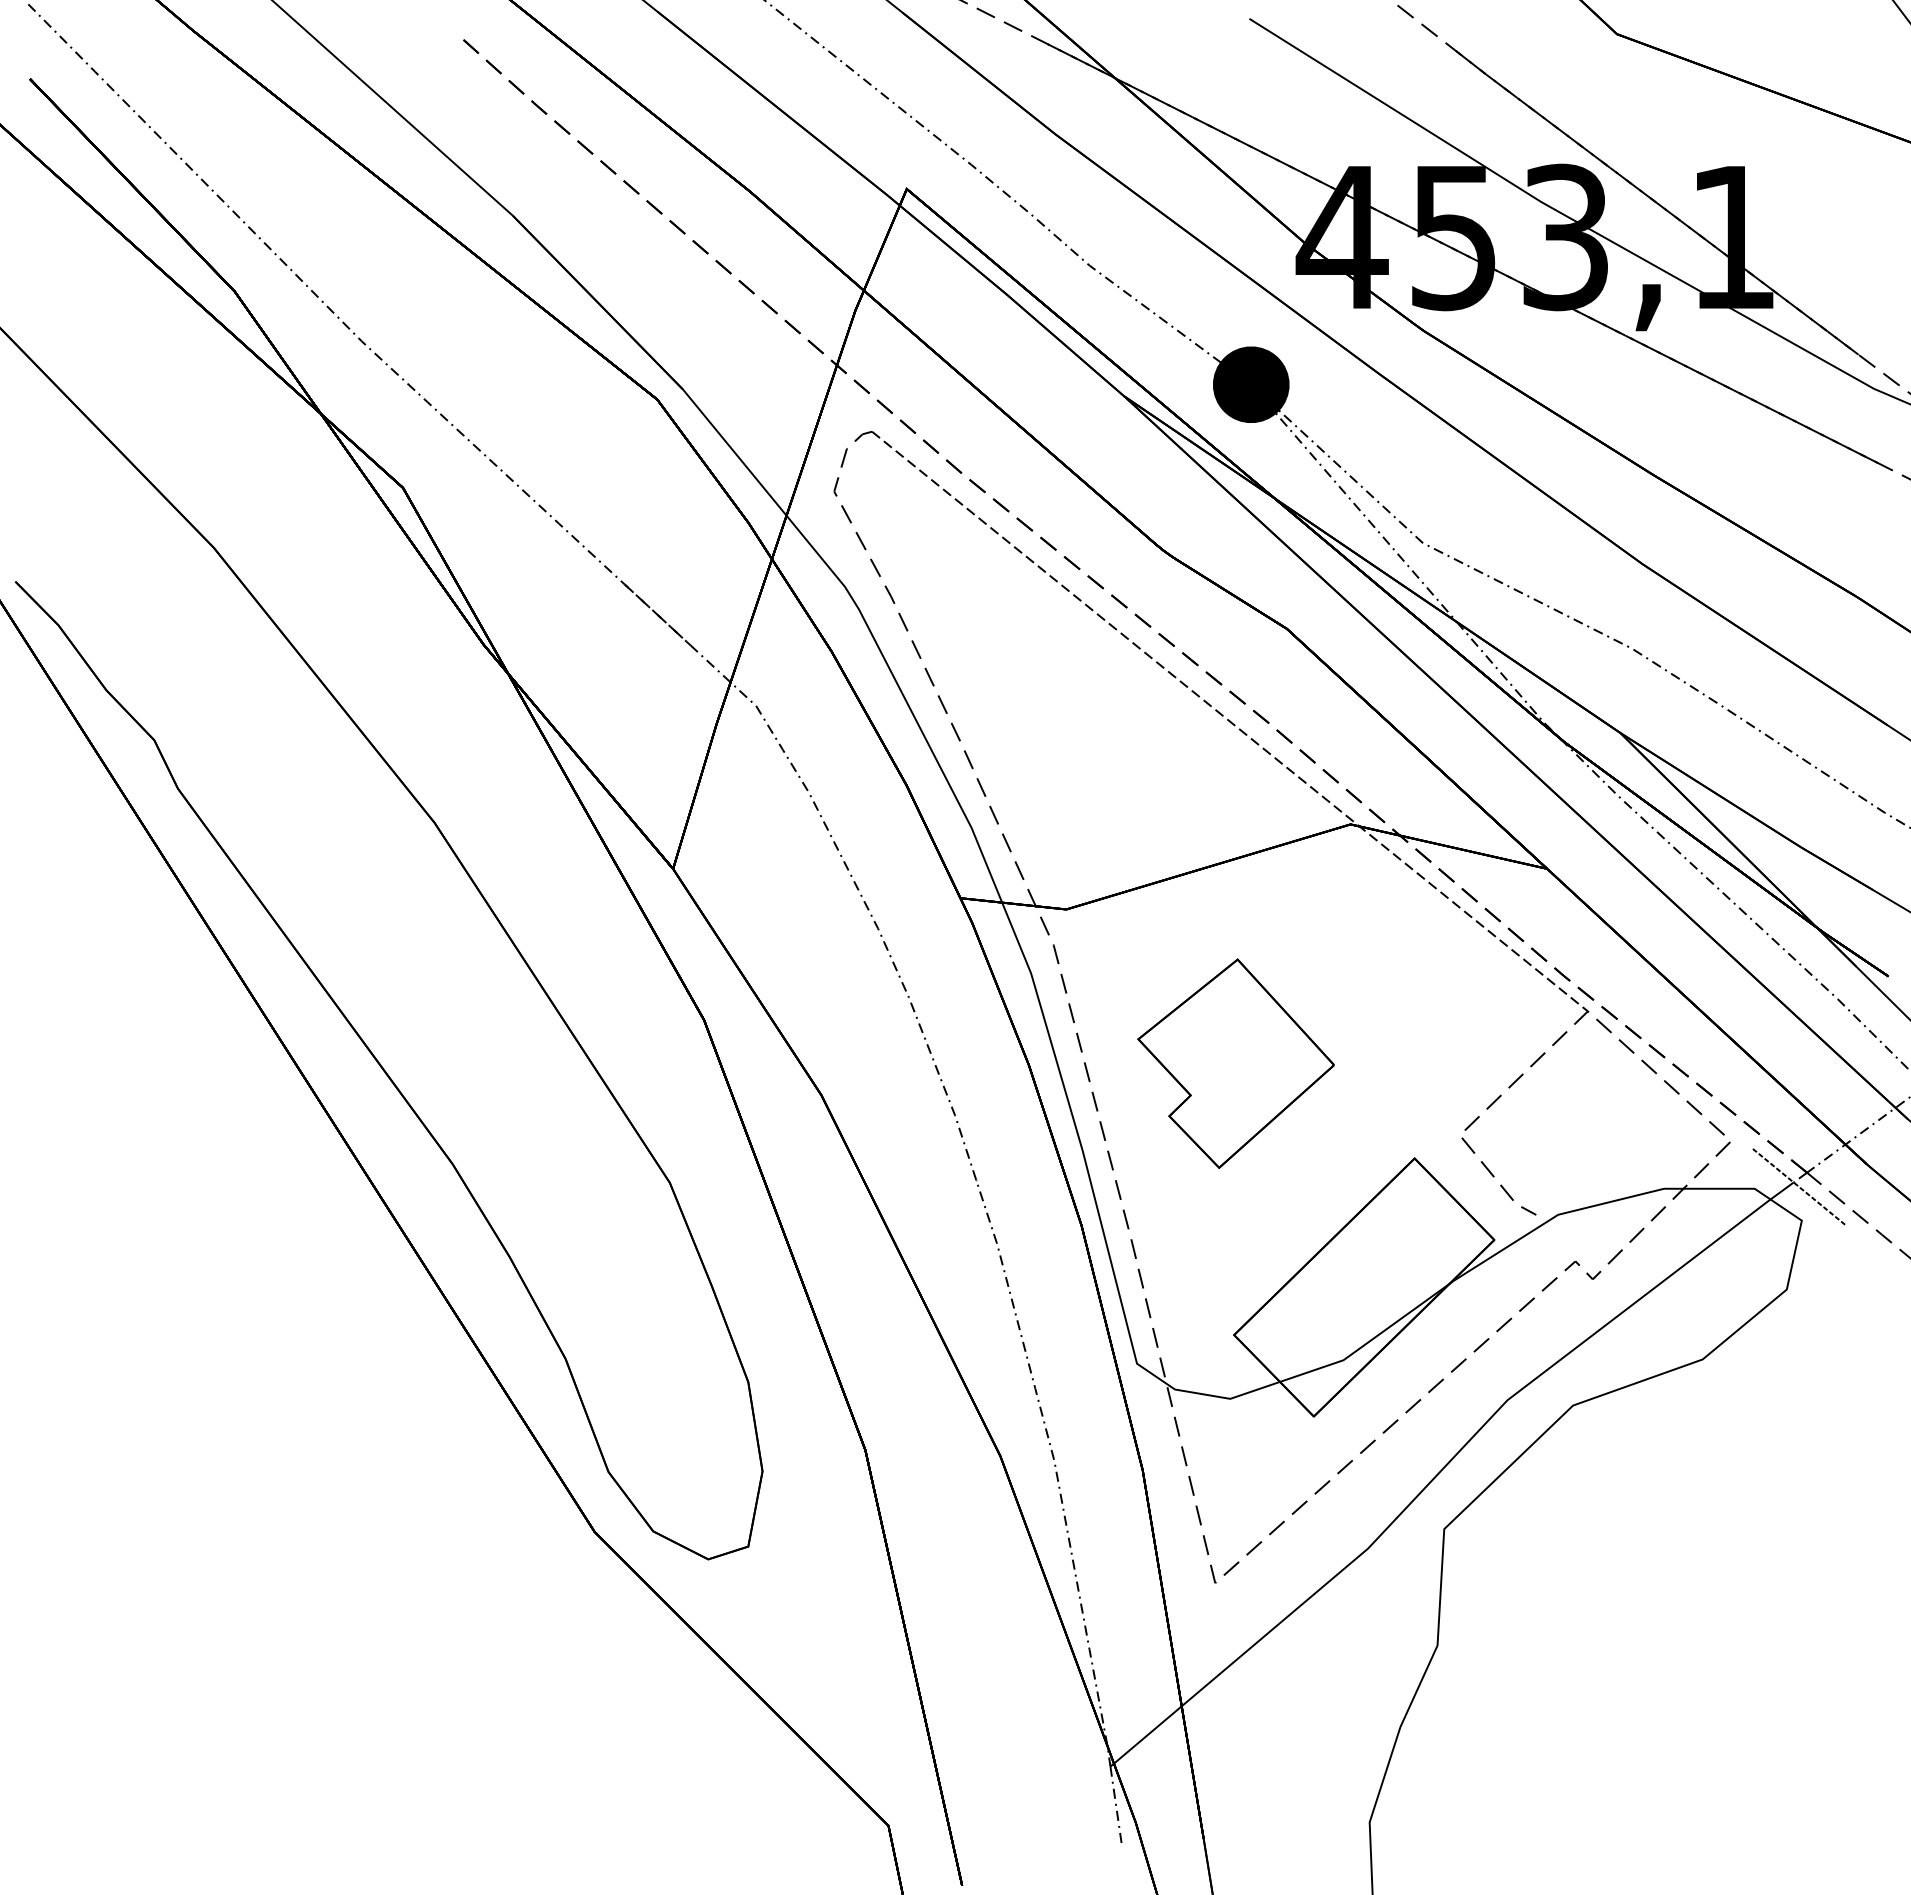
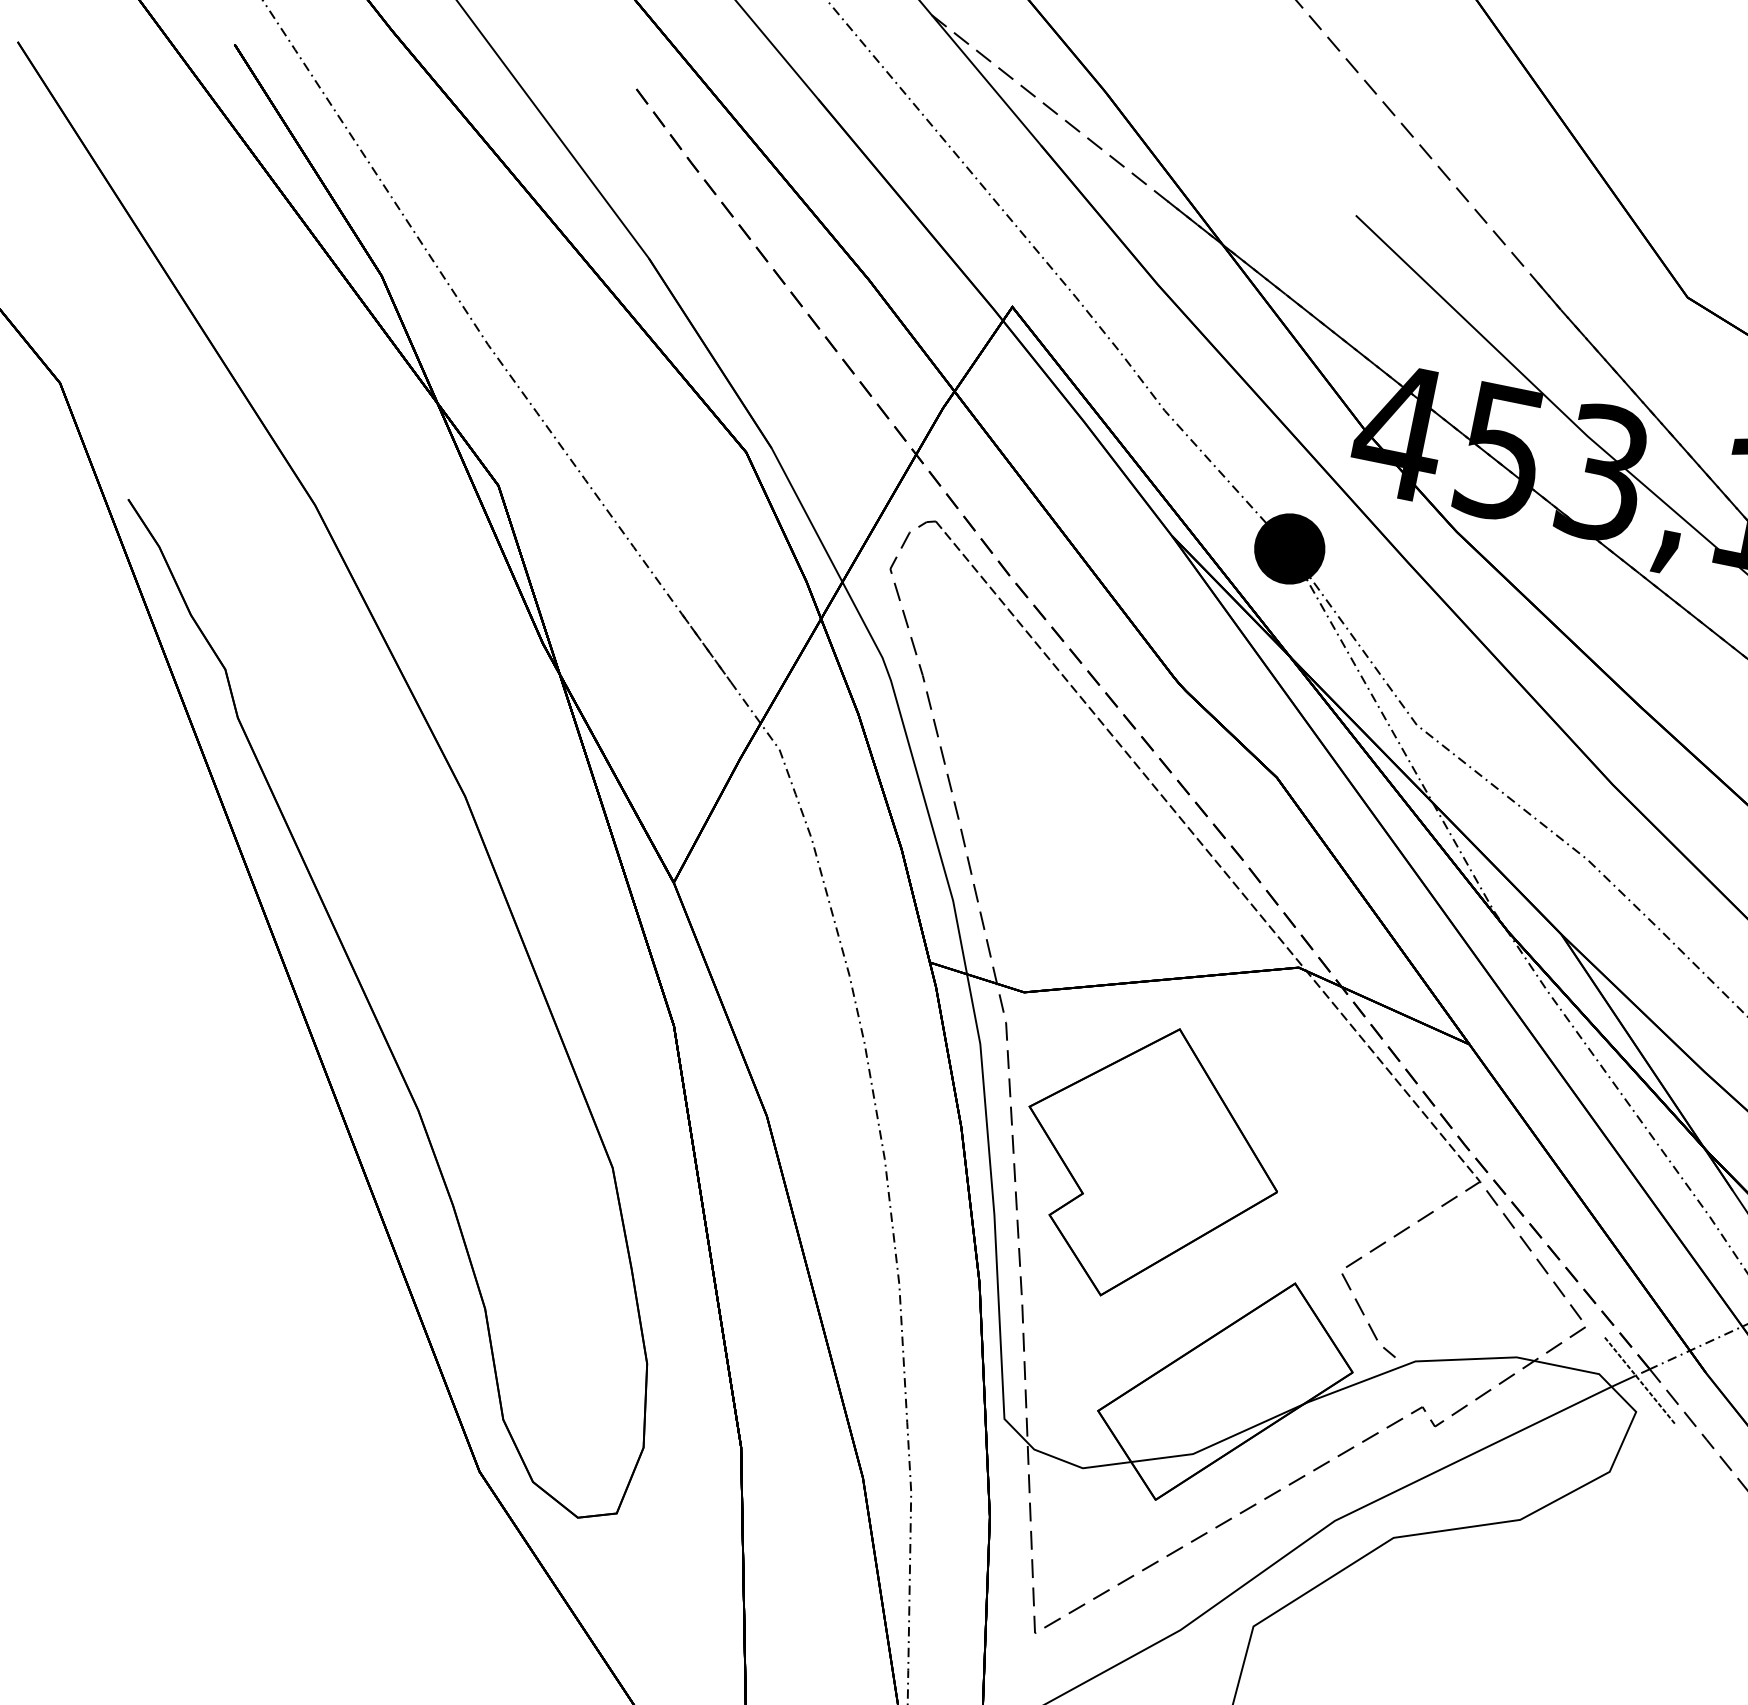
part: (1235, 1063) -> (1149, 1163), size x1.43

